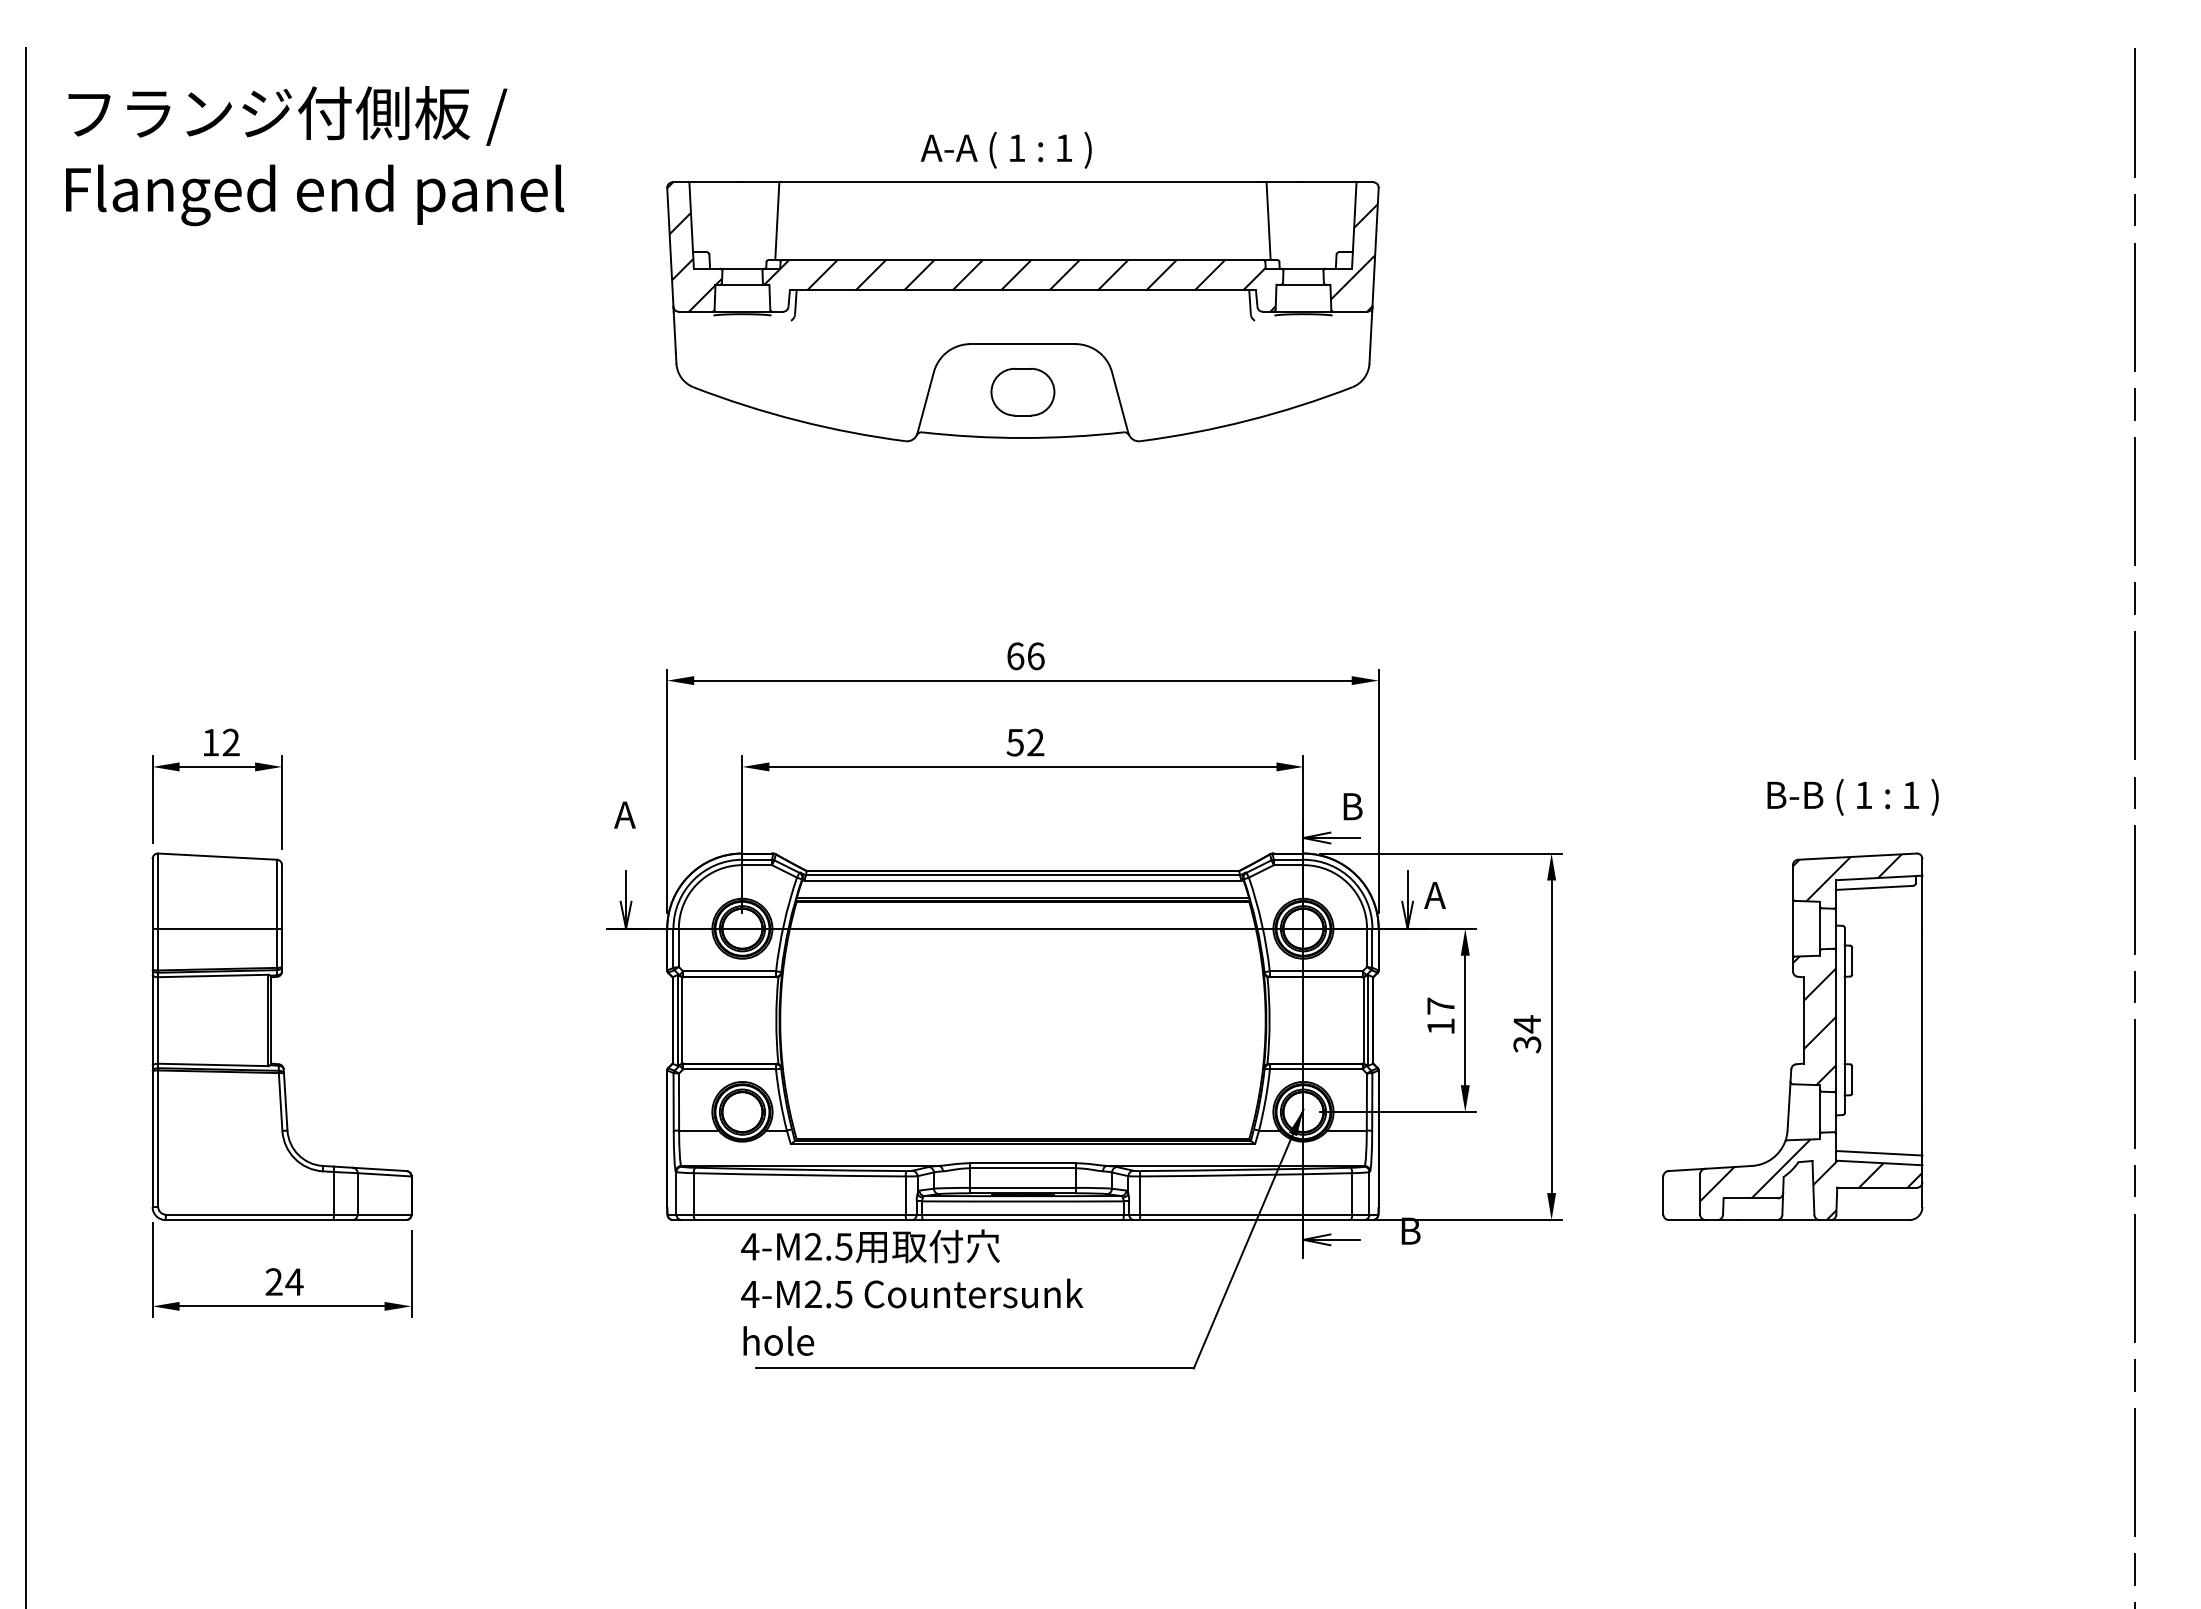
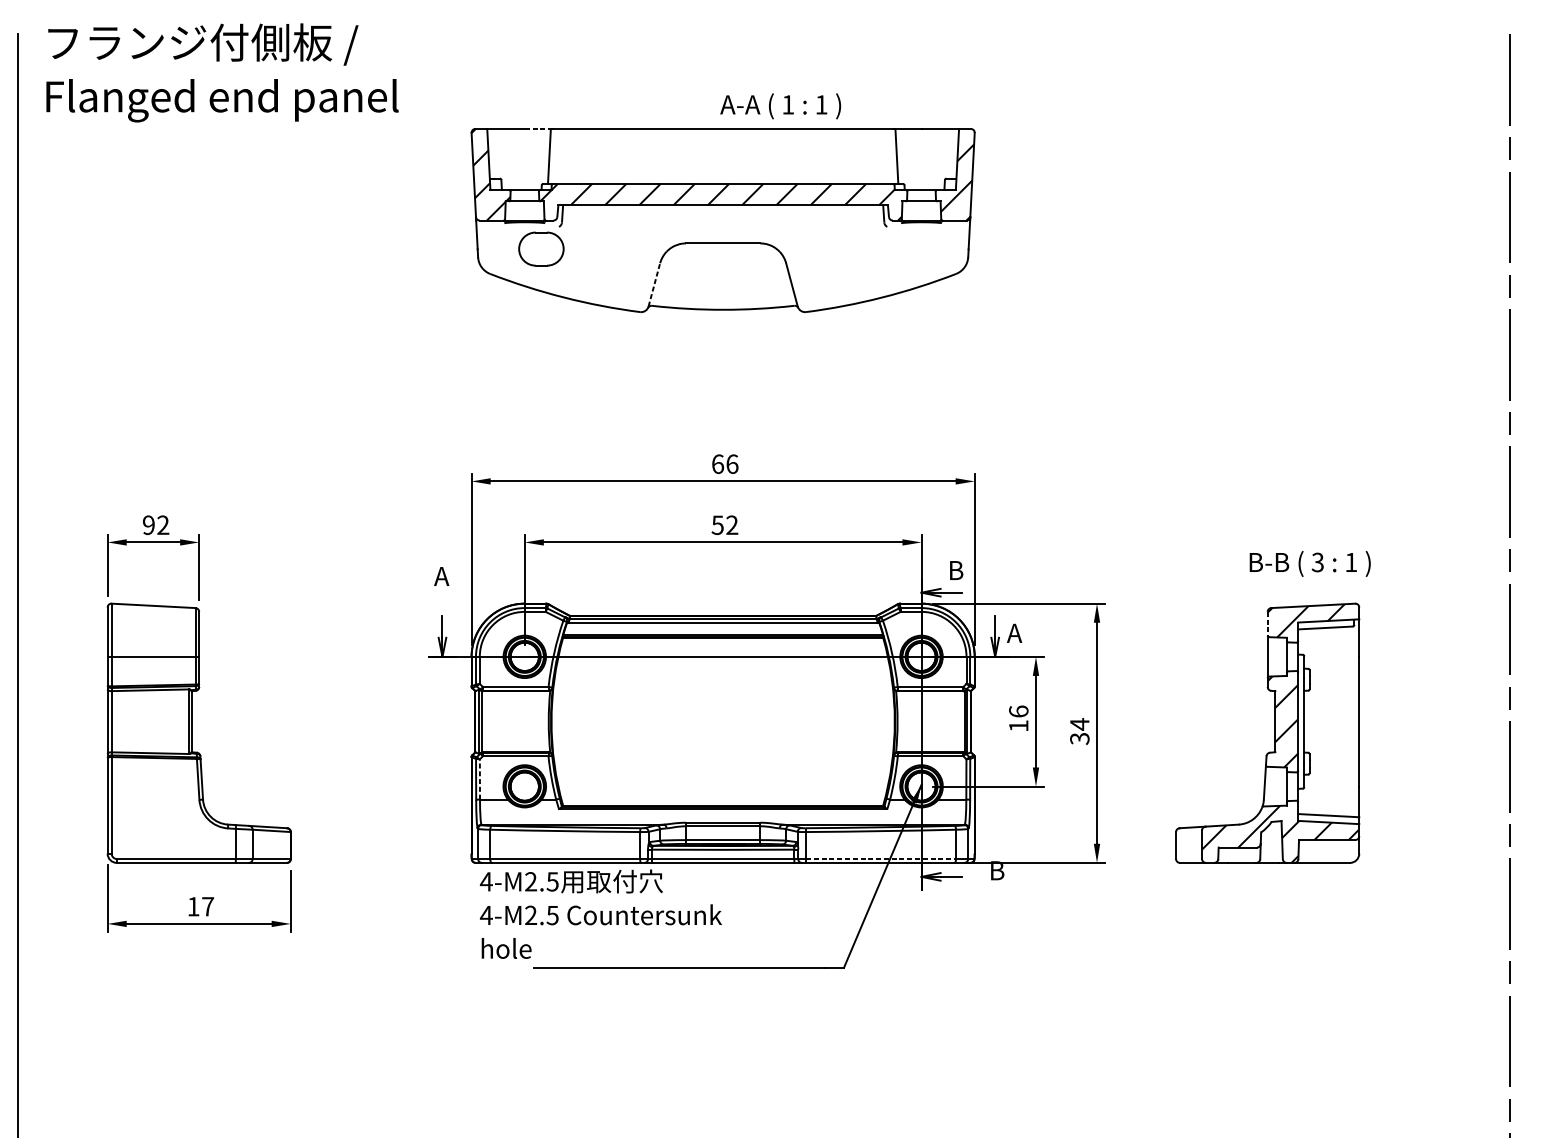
text: (1005, 149) -> (780, 105), moved
text: (315, 156) -> (222, 73), moved
line: (761, 182) -> (538, 129), solid -> dashed
part: (1022, 391) -> (541, 248), moved
line: (925, 402) -> (654, 284), solid -> dashed
text: (210, 742) -> (148, 525), 12 -> 92
text: (1863, 795) -> (1317, 562), 1 -> 3
line: (1792, 881) -> (1267, 623), solid -> dashed
text: (1440, 1005) -> (1018, 711), 17 -> 16
line: (679, 1101) -> (480, 779), solid -> dashed
line: (1246, 1214) -> (881, 858), solid -> dashed
text: (284, 1281) -> (200, 906), 24 -> 17
text: (912, 1292) -> (601, 914), moved

